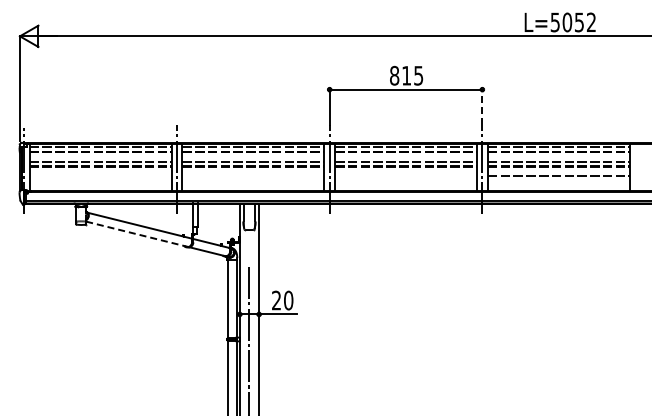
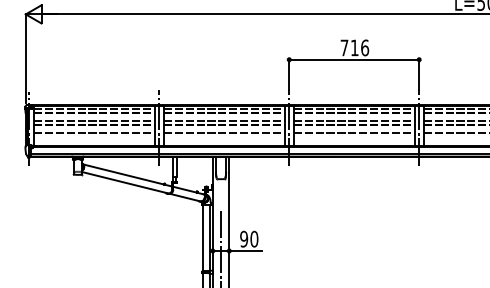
text: (406, 75) -> (354, 47), 815 -> 716
line: (482, 107) -> (419, 74), dashed -> solid
line: (100, 176) -> (94, 133), added
line: (253, 176) -> (224, 133), added
line: (406, 176) -> (354, 133), added
line: (137, 234) -> (125, 182), dashed -> solid
text: (276, 300) -> (244, 239), 20 -> 90

